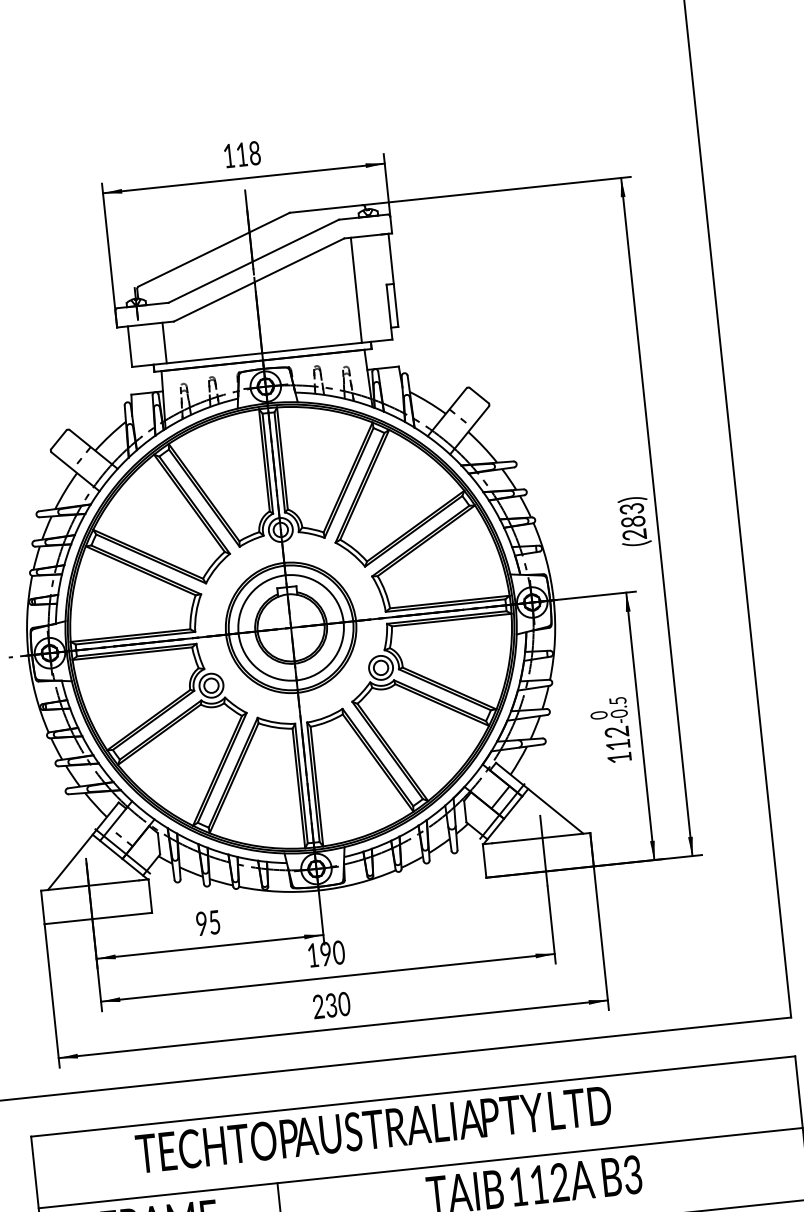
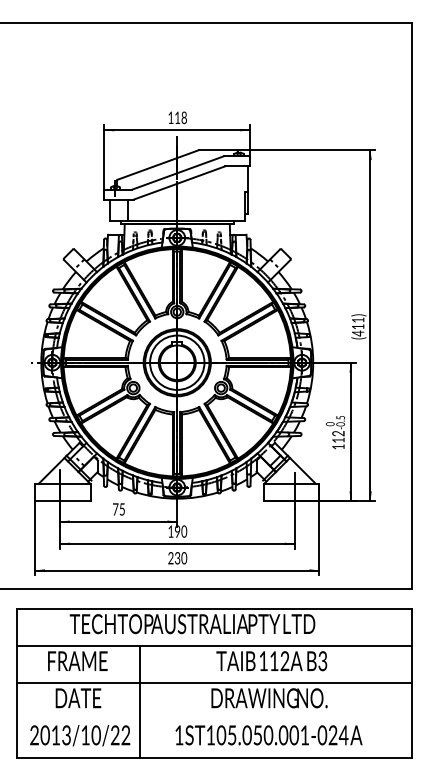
line: (355, 290) -> (228, 193), removed
text: (631, 521) -> (357, 326), (283) -> (411)
text: (201, 923) -> (115, 509), 95 -> 75

